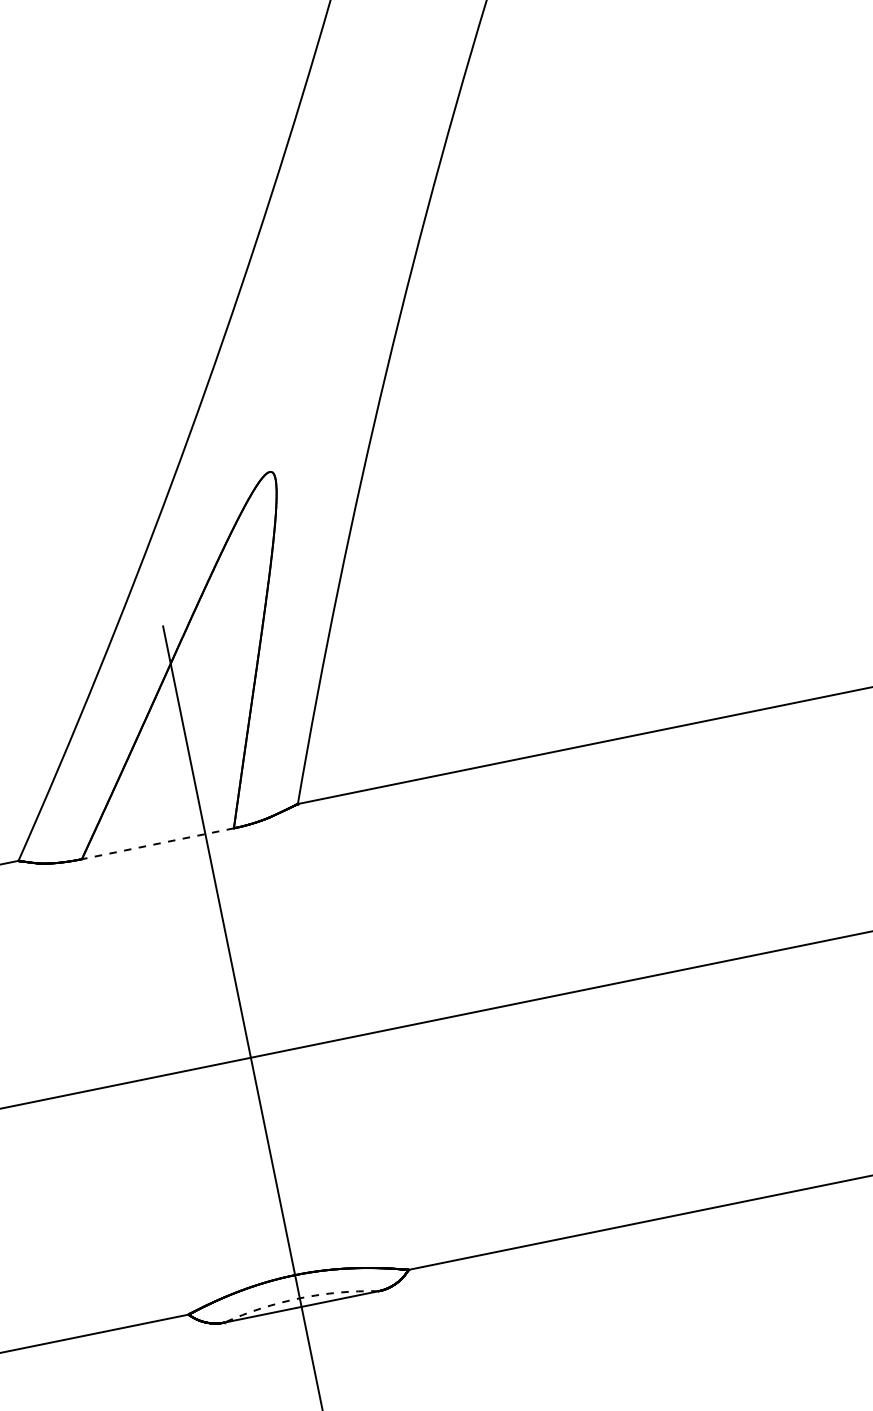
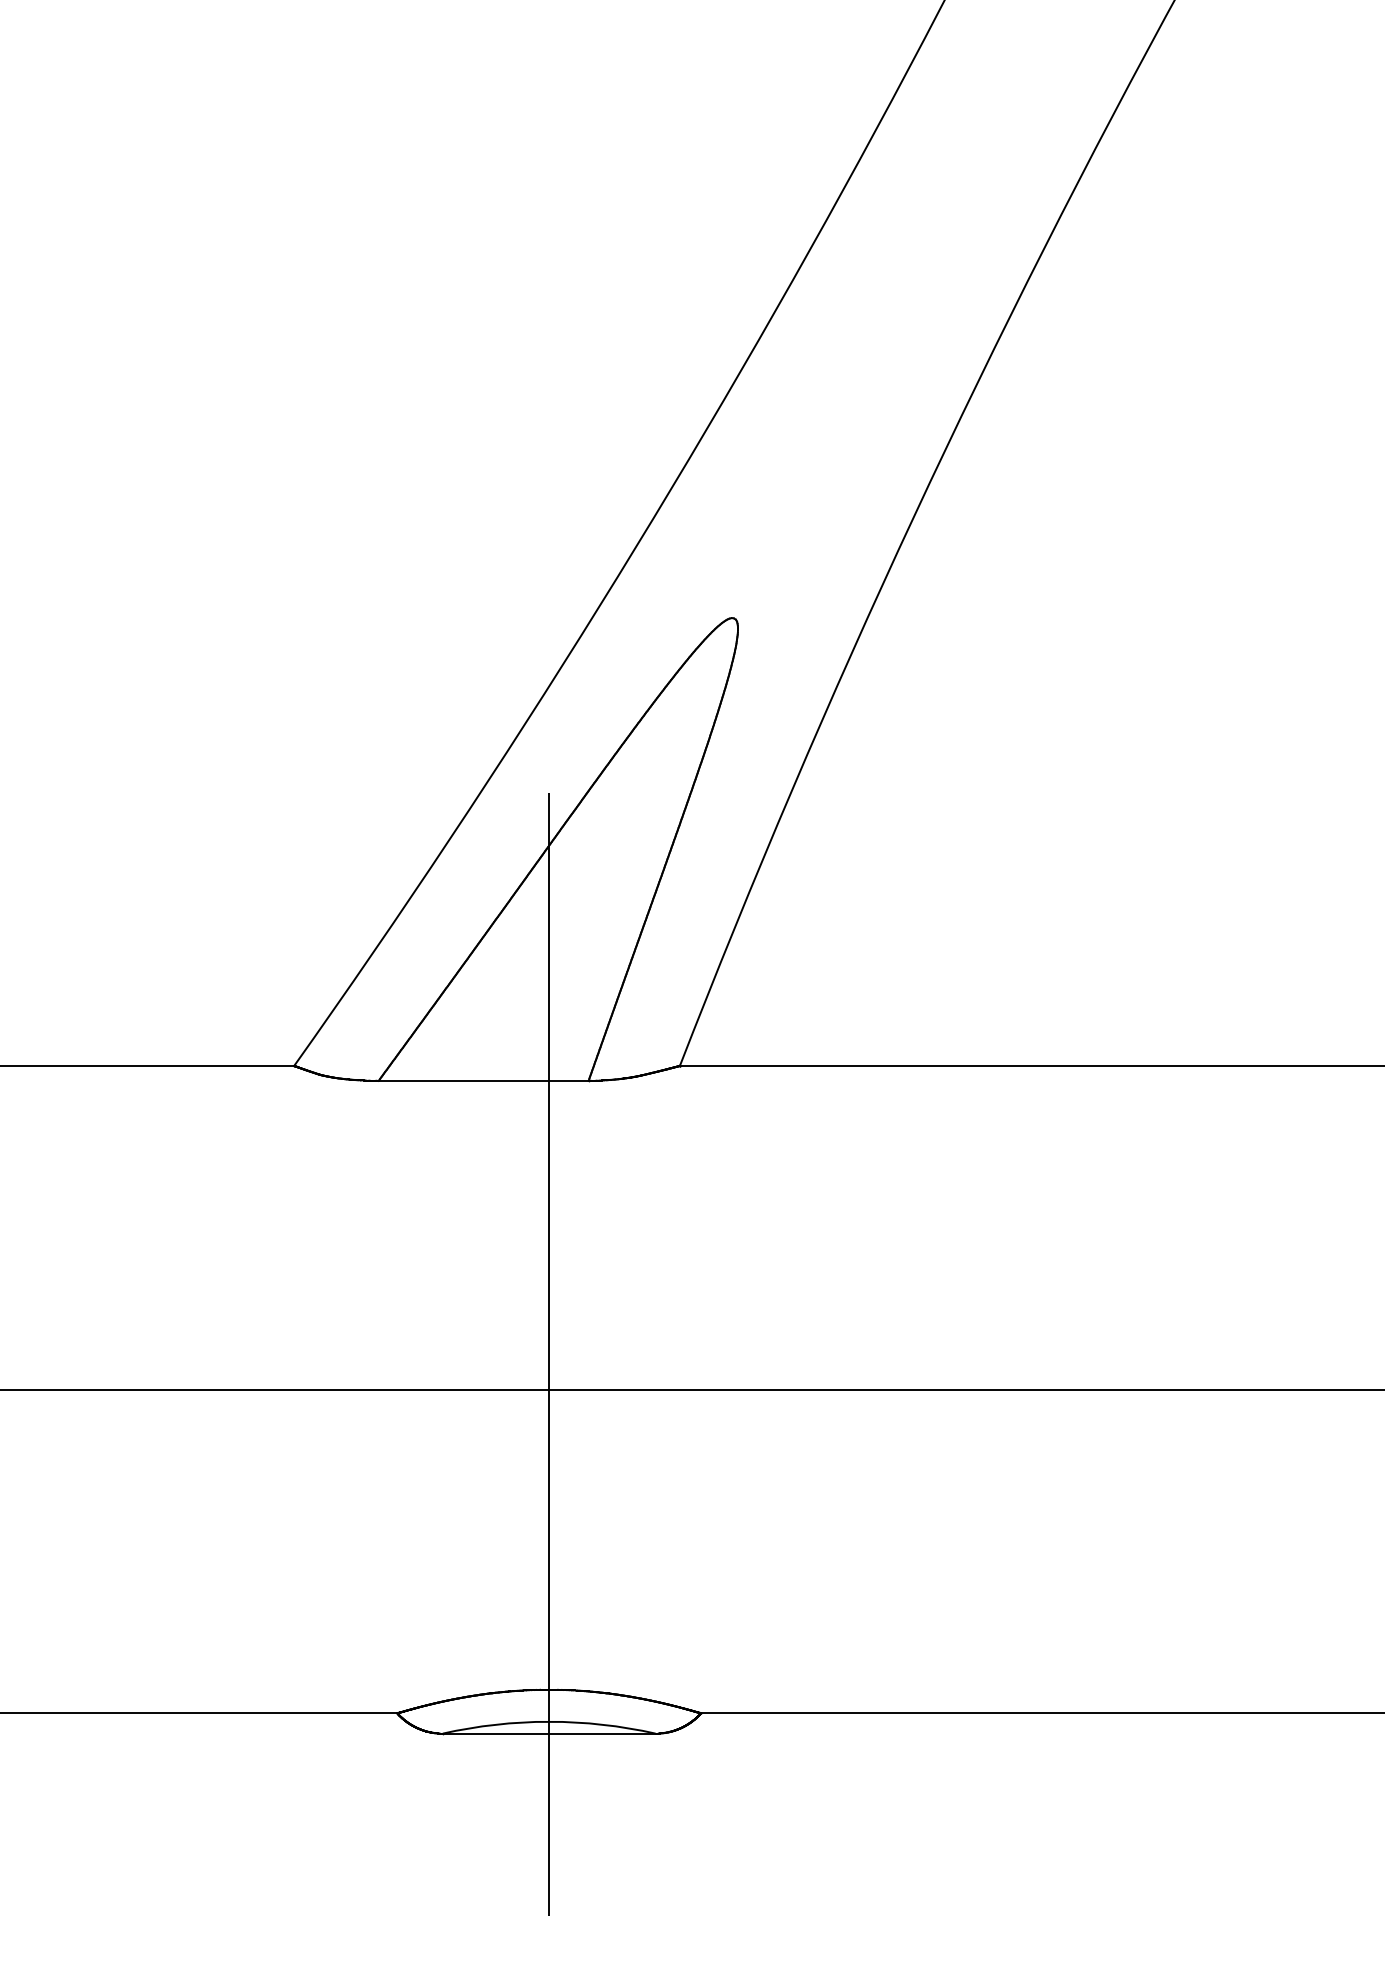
line: (157, 843) -> (483, 1080), dashed -> solid
arc: (300, 1298) -> (549, 1721), dashed -> solid

